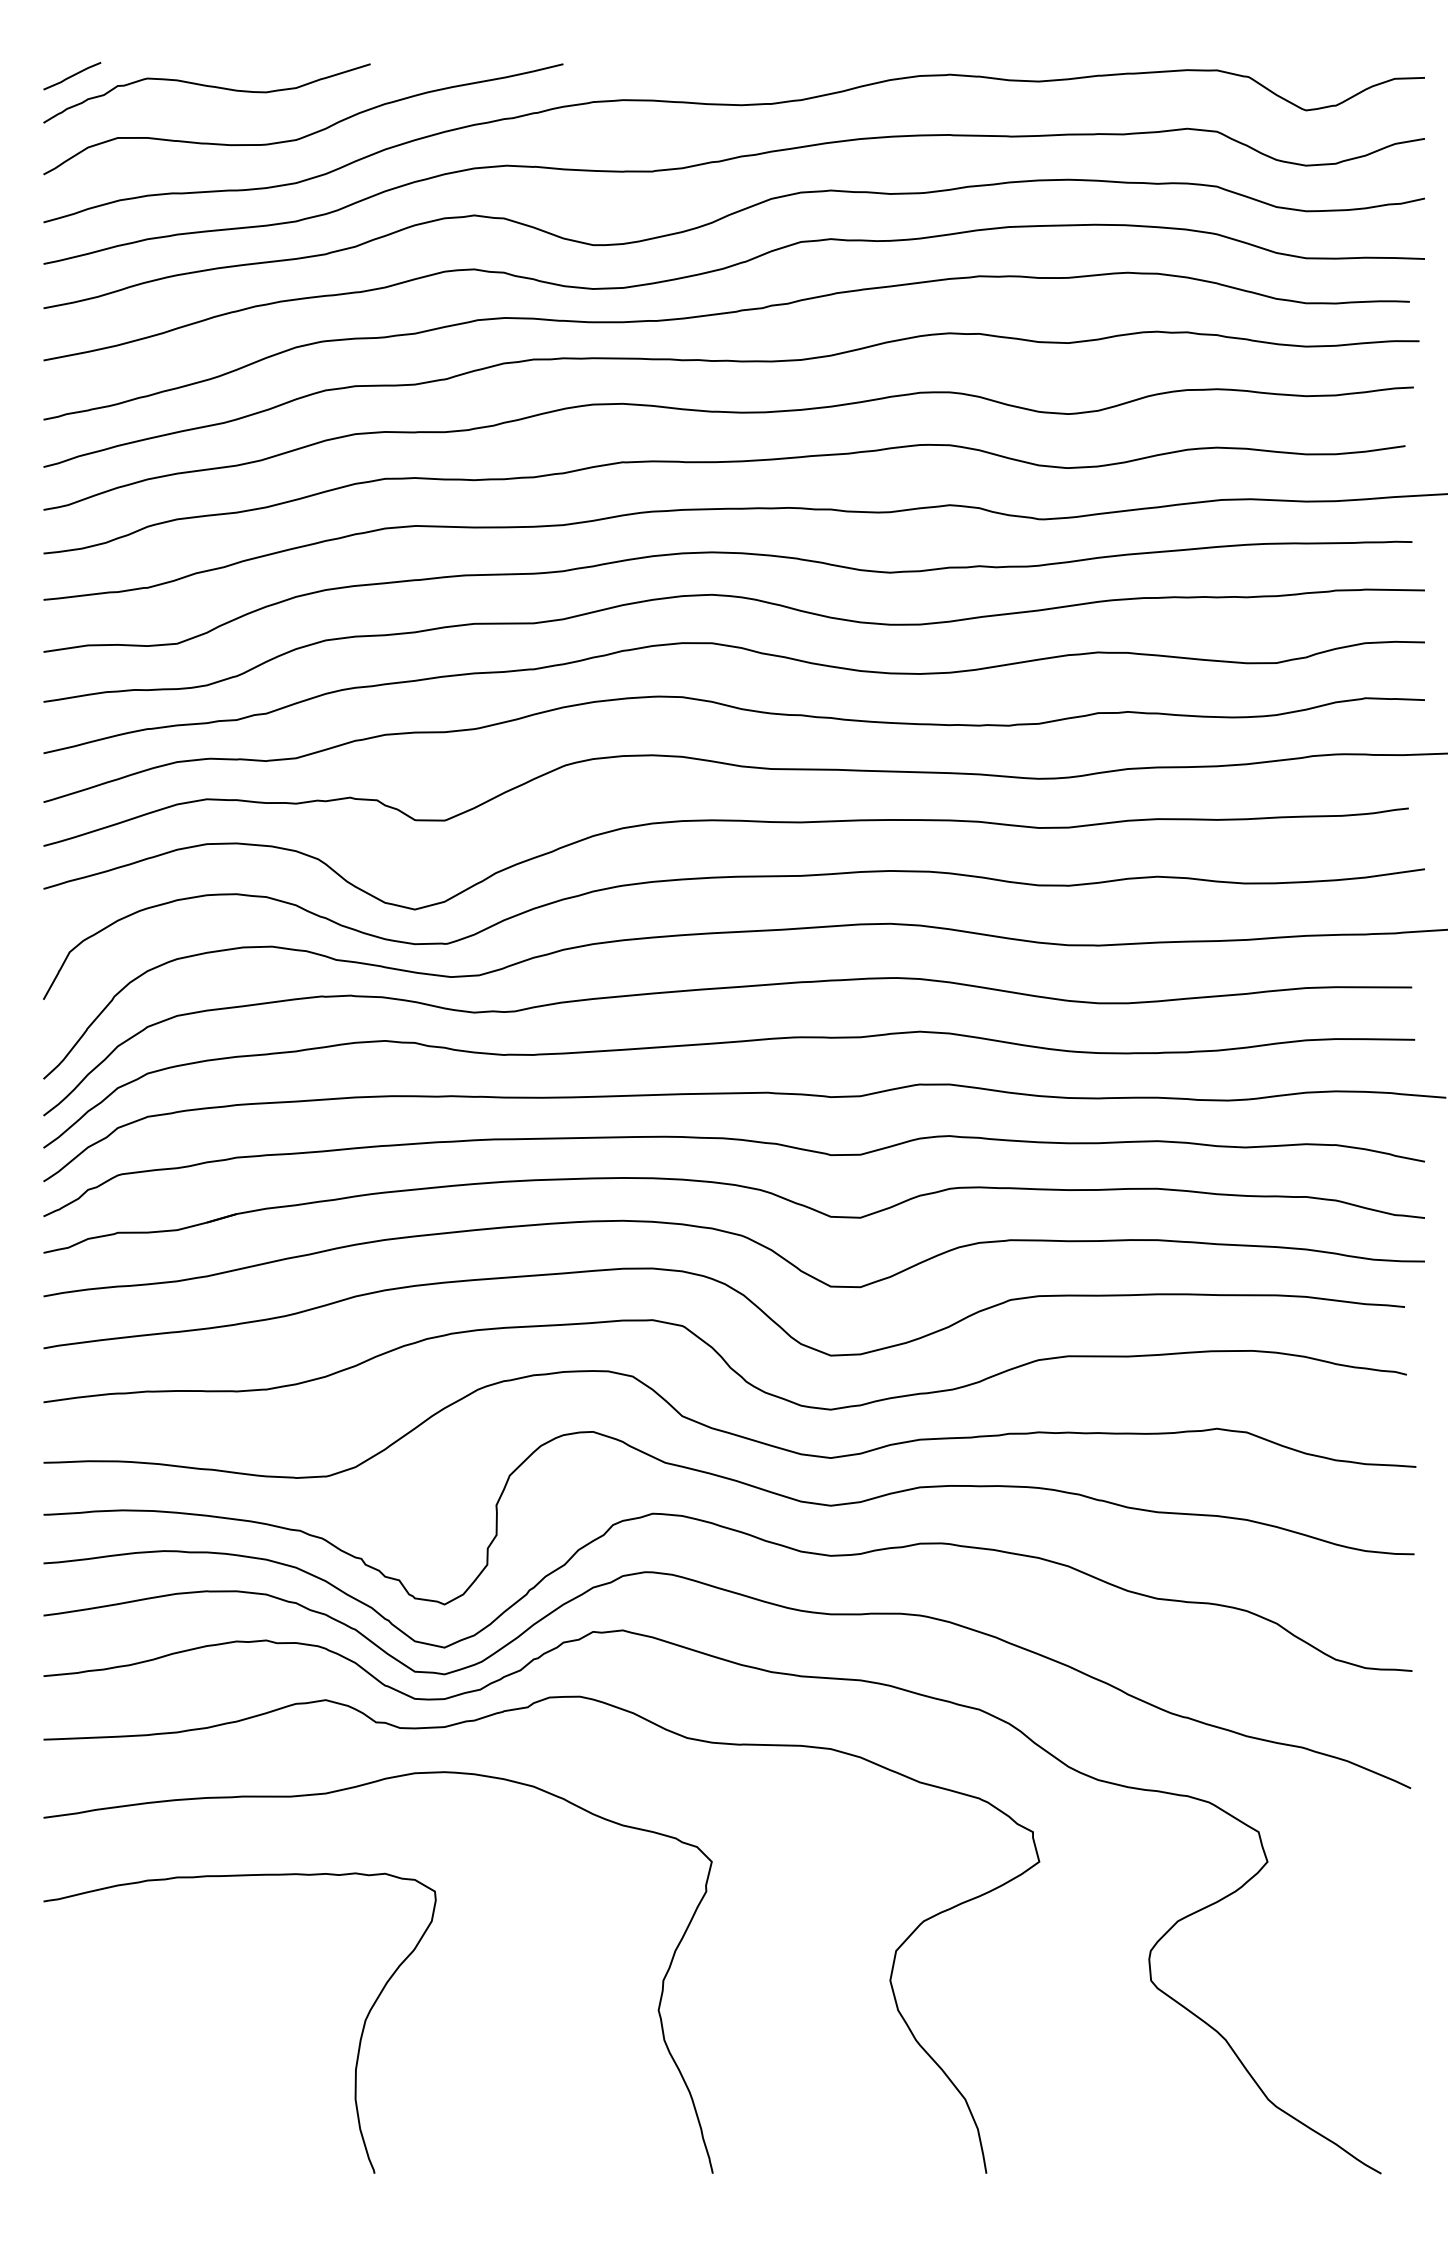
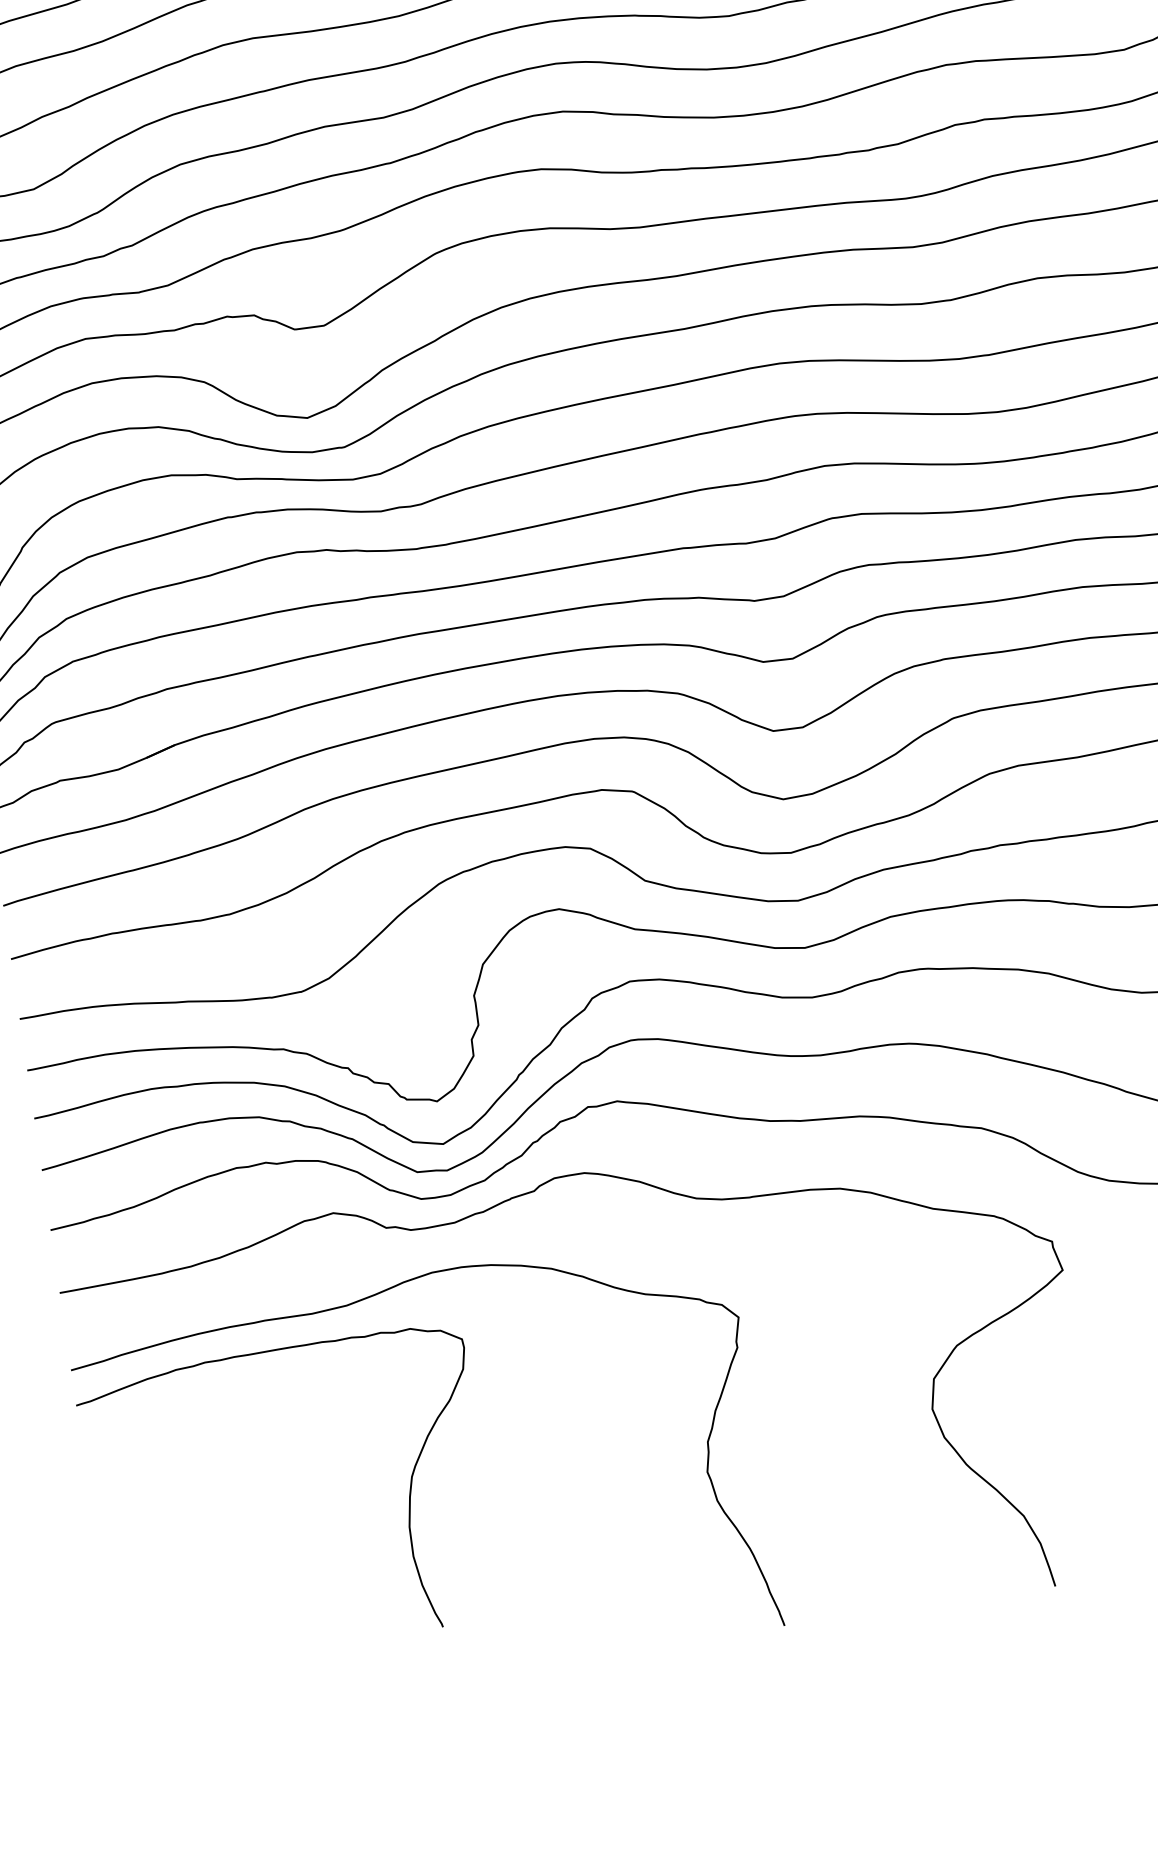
curve: (359, 2039) -> (408, 1496), moved

